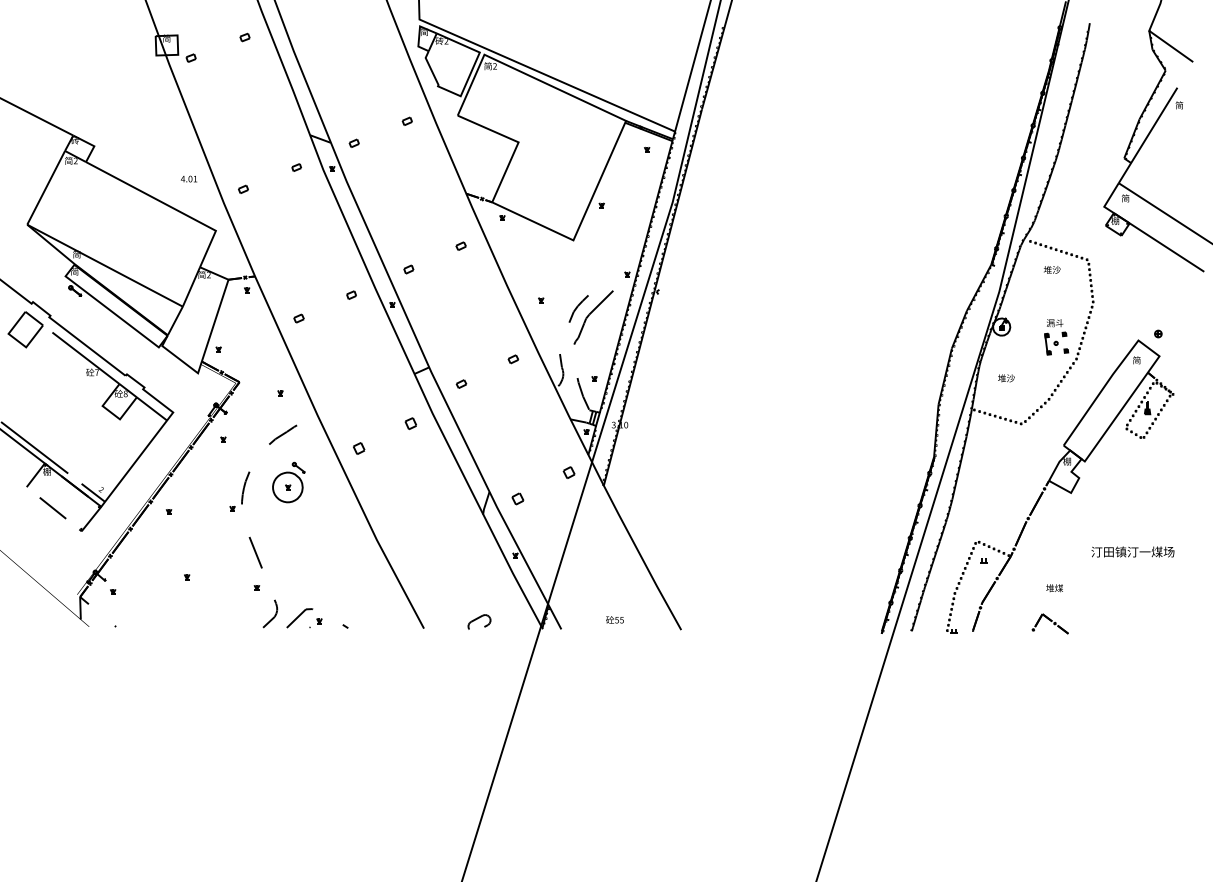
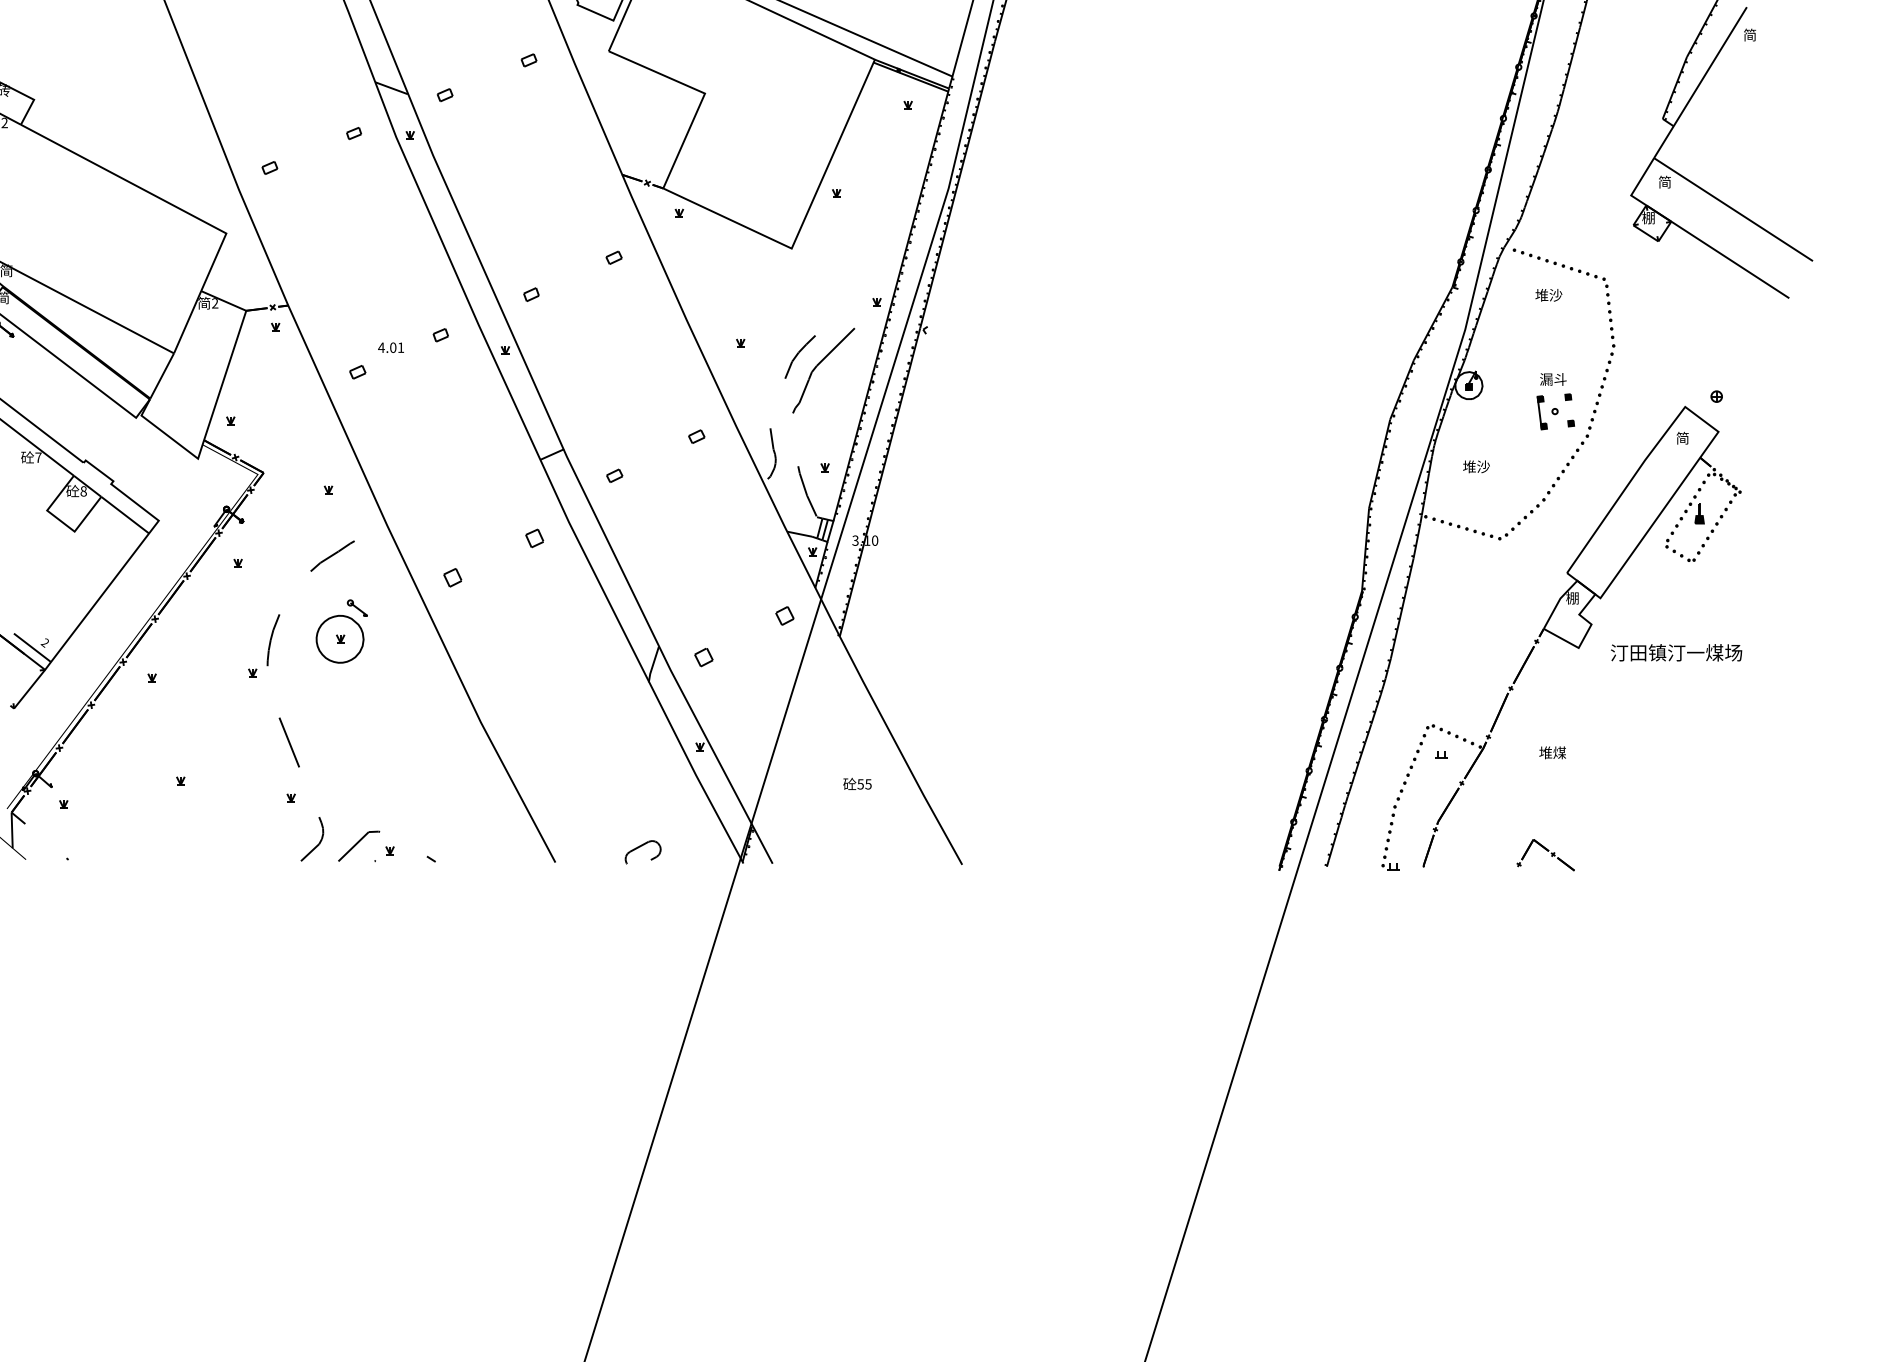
text: (188, 178) -> (390, 346), moved
text: (1132, 551) -> (1675, 652), moved
text: (1054, 588) -> (1552, 753), moved
text: (614, 619) -> (856, 783), moved

